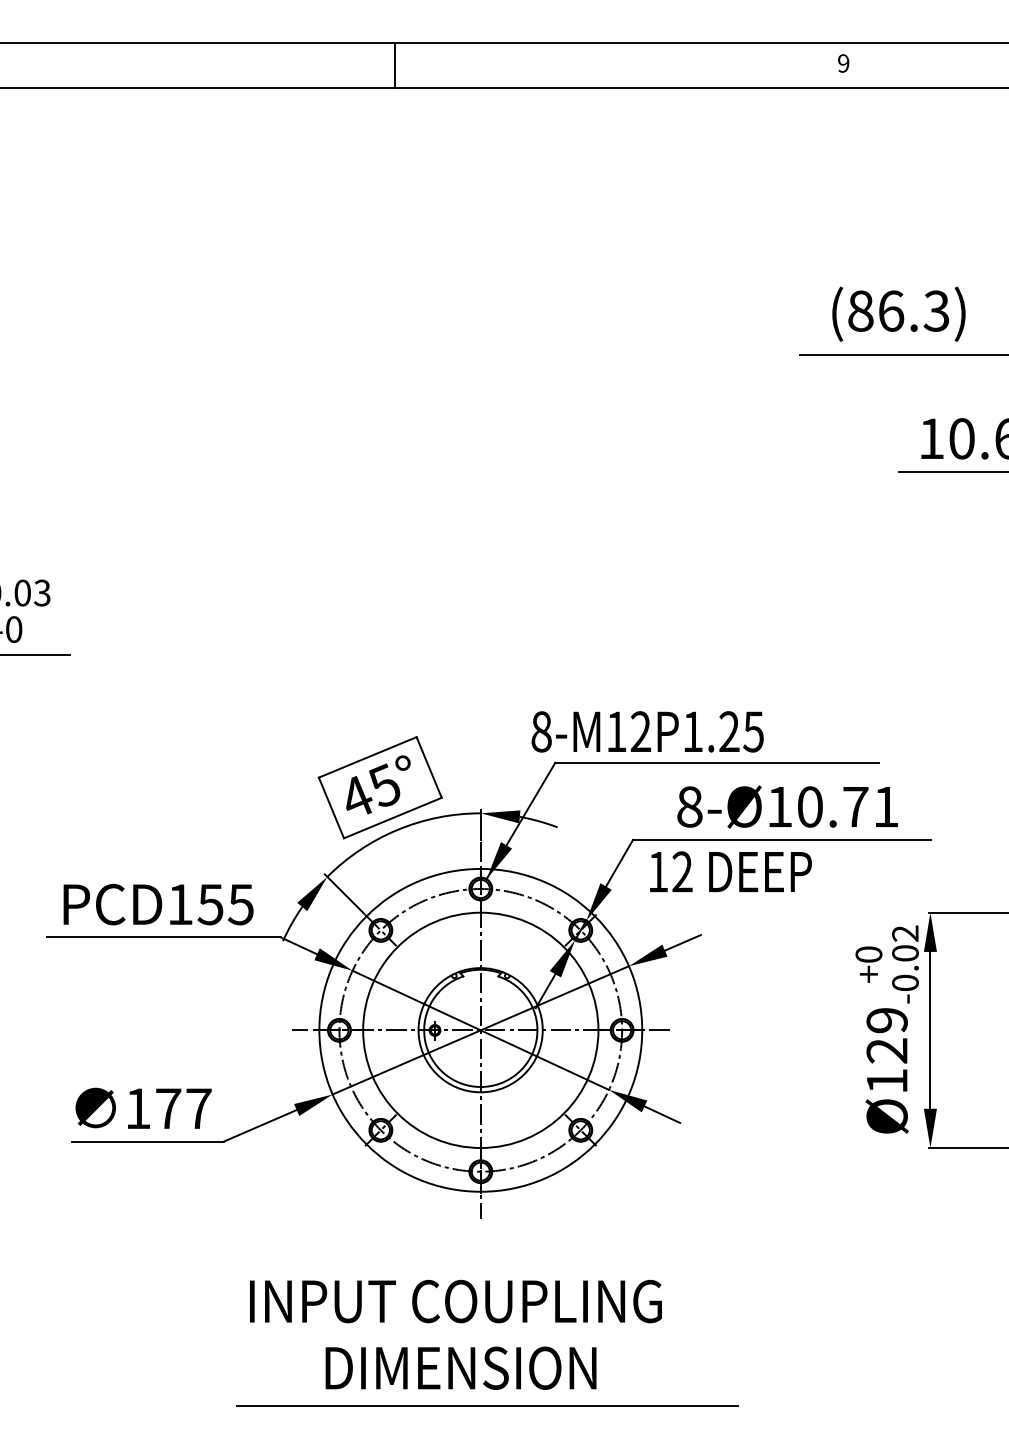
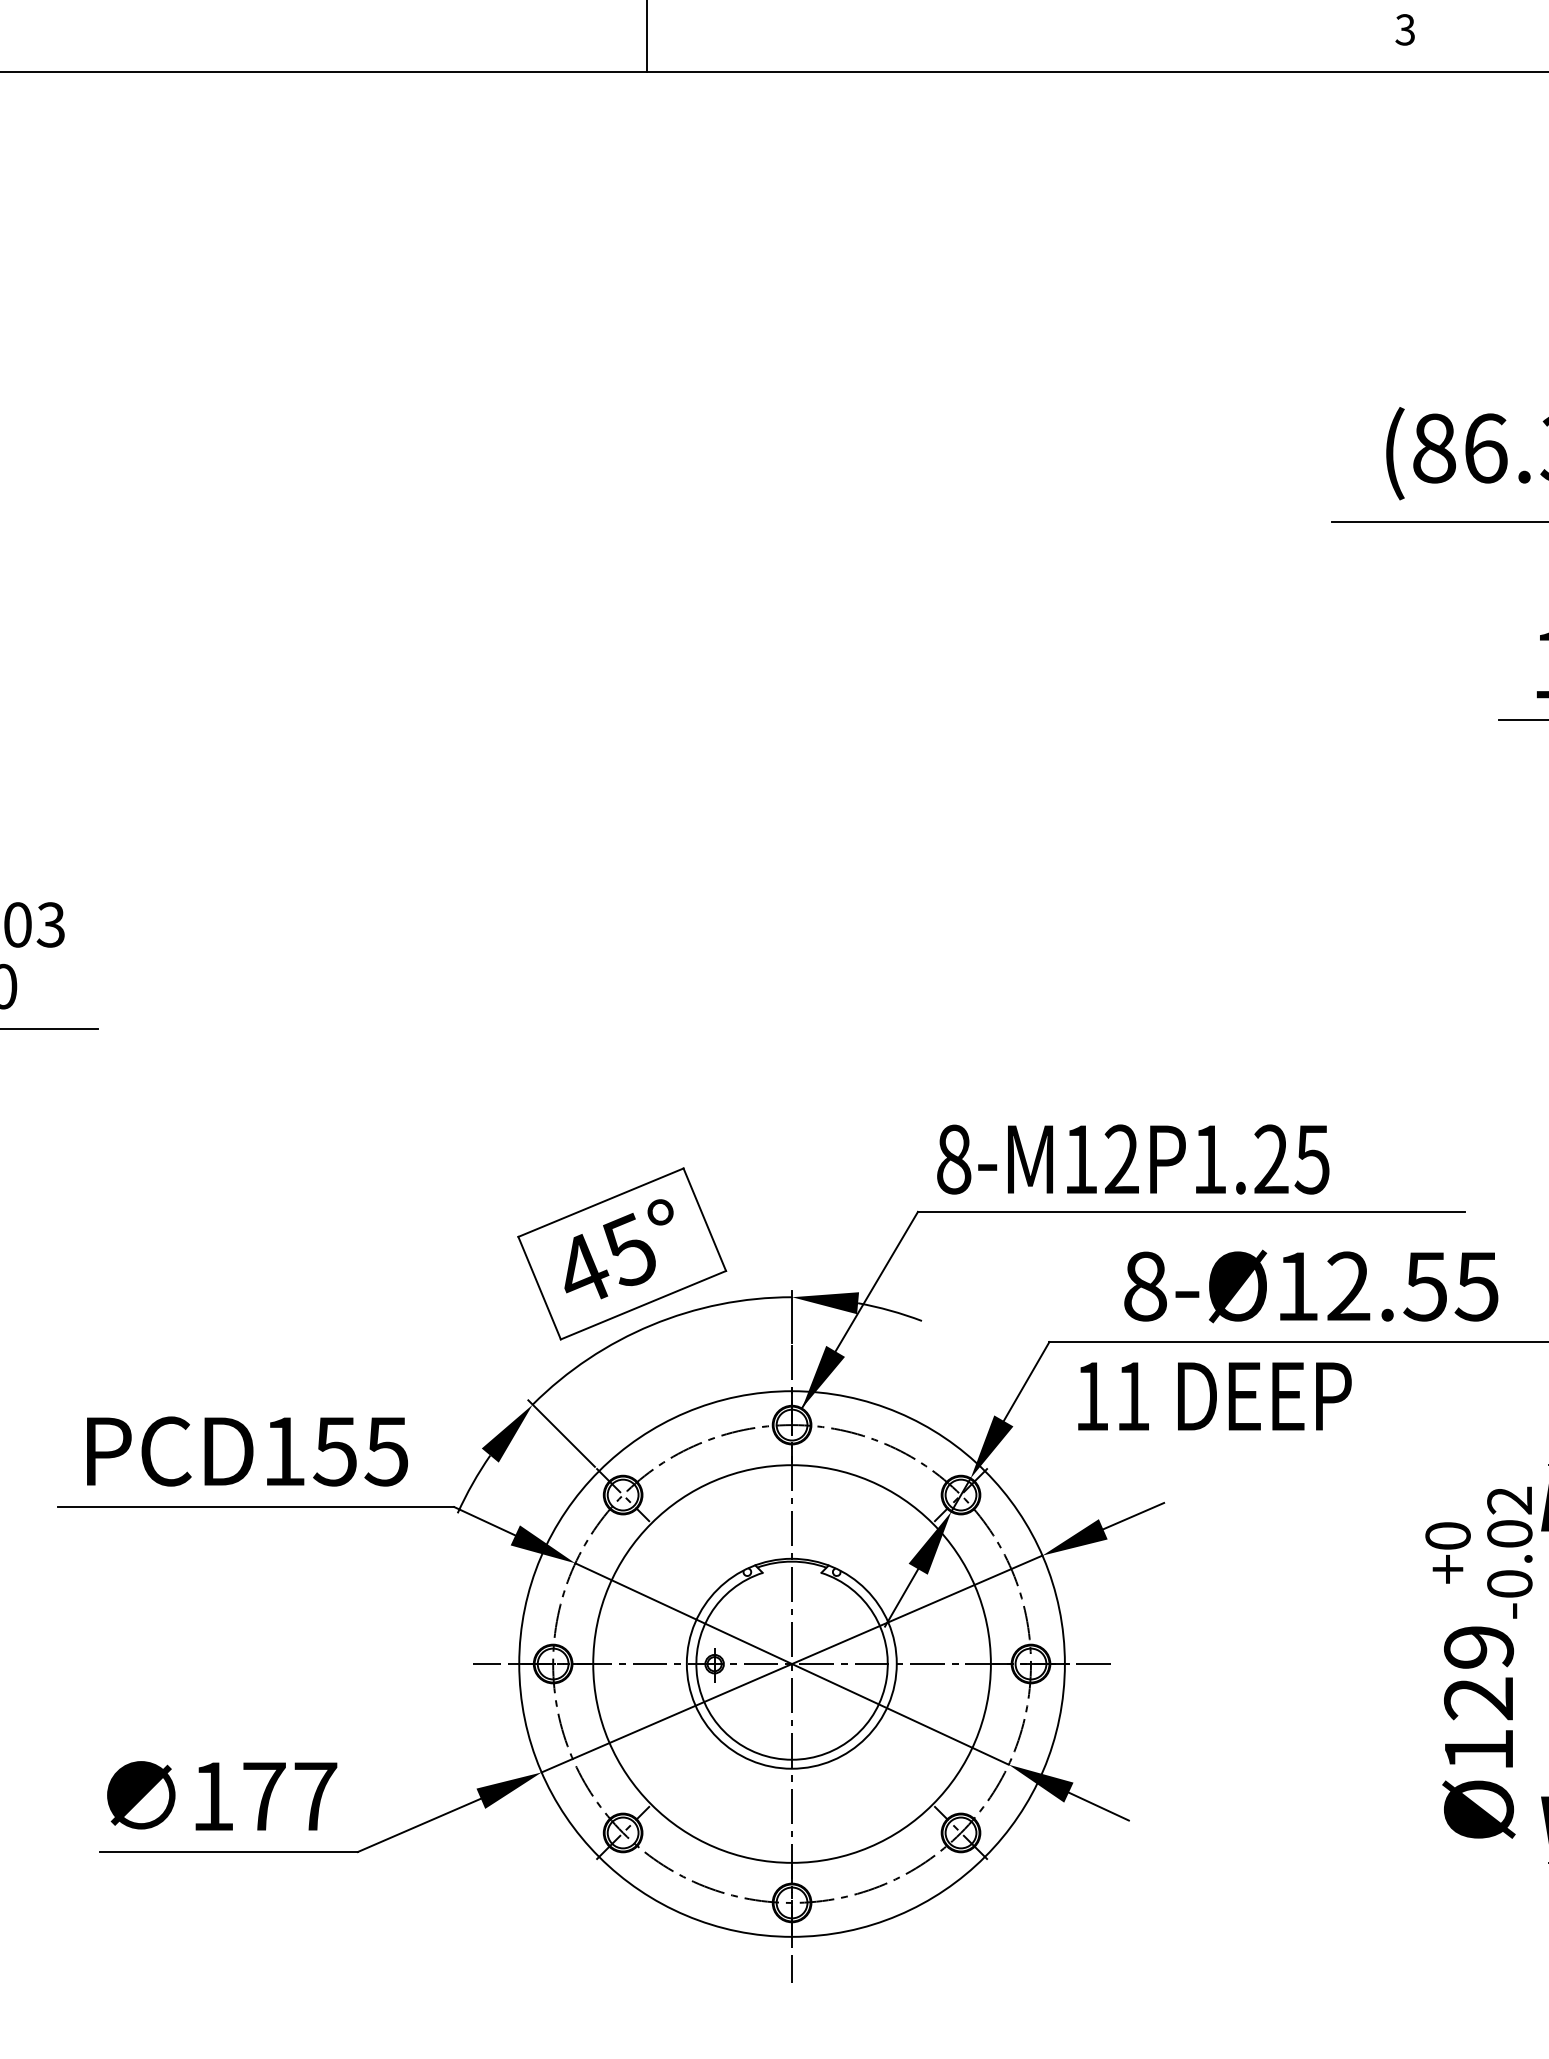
text: (843, 63) -> (1405, 29), 9 -> 3
text: (647, 731) -> (1132, 1158), moved
text: (847, 806) -> (1411, 1285), 8-Ø10.71 -> 8-Ø12.55
text: (682, 871) -> (1132, 1395), 12 -> 11

